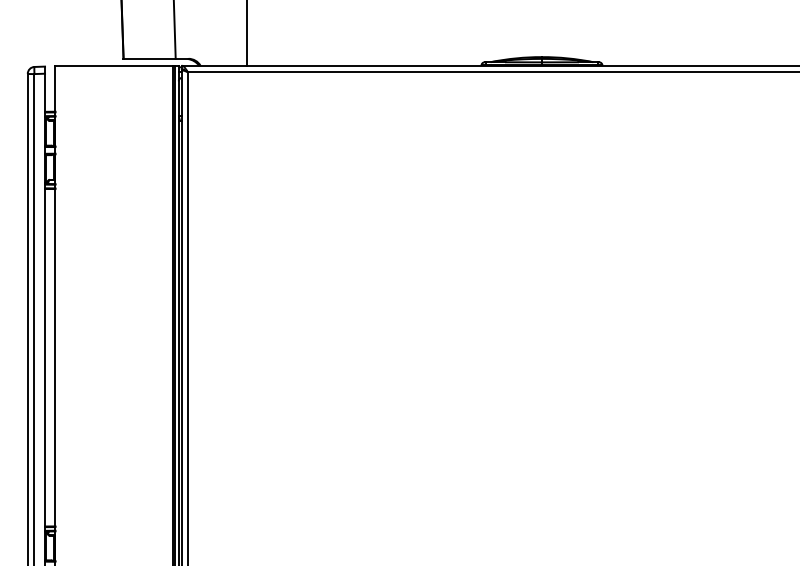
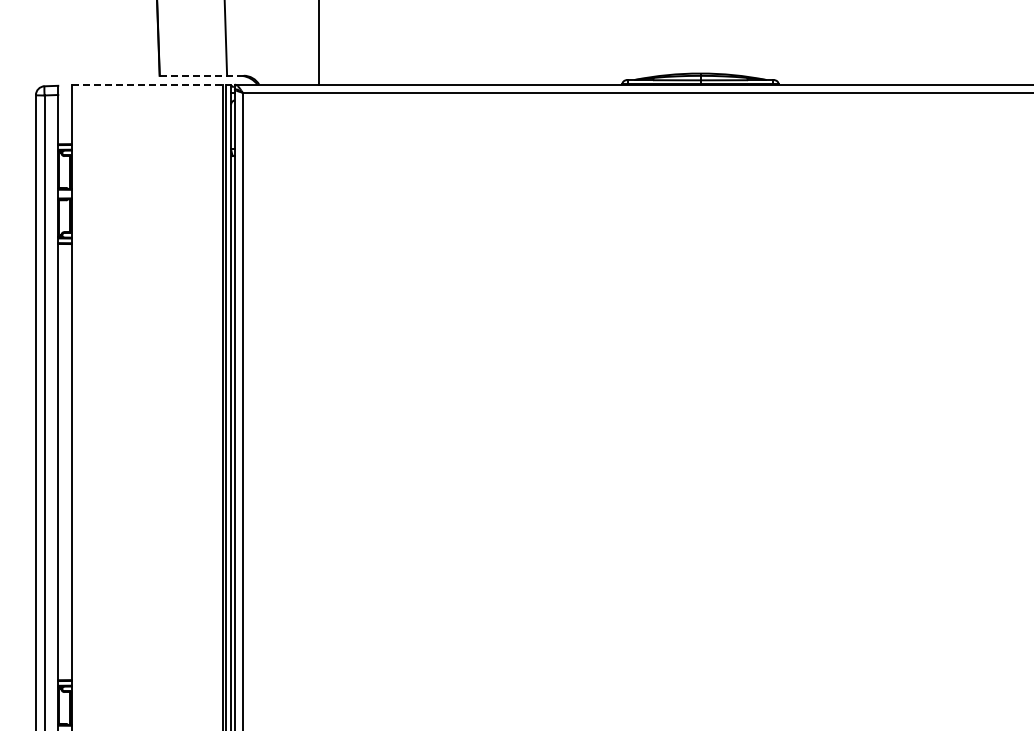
line: (156, 58) -> (202, 75), solid -> dashed
line: (117, 65) -> (151, 84), solid -> dashed

